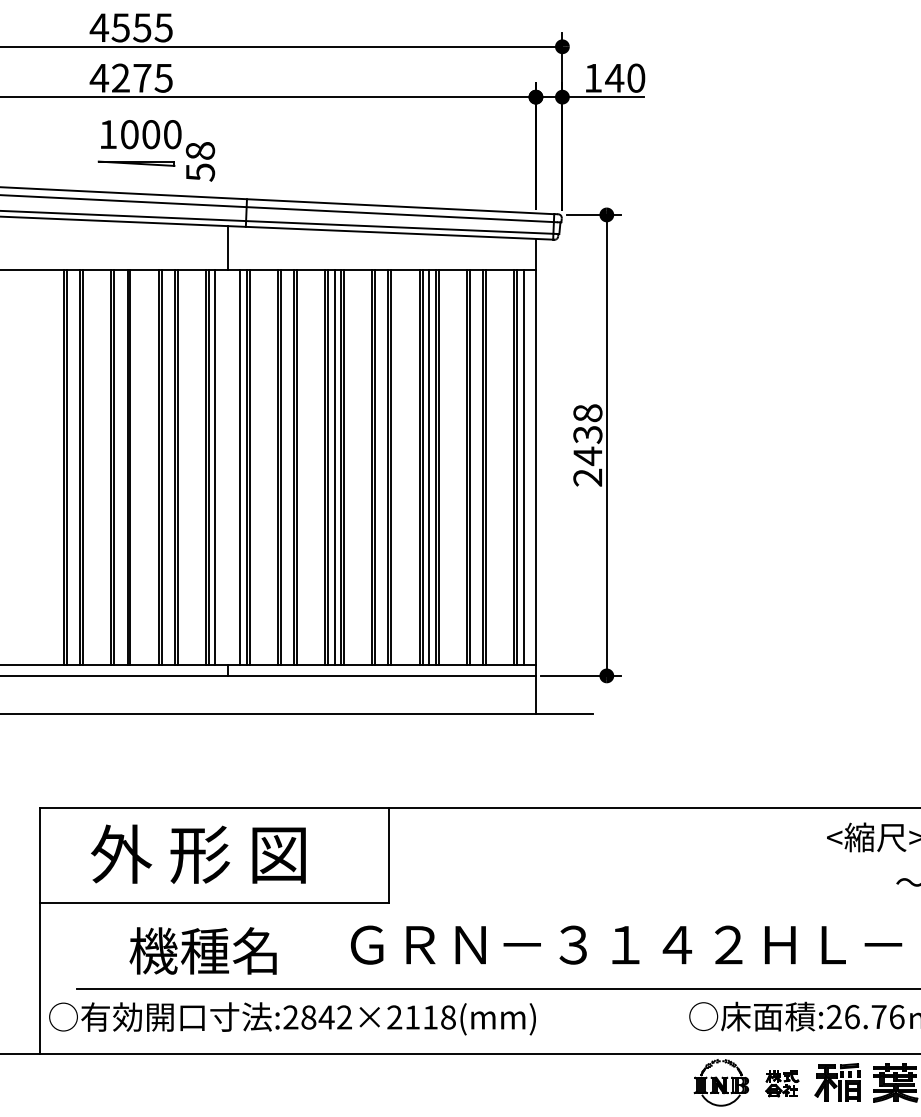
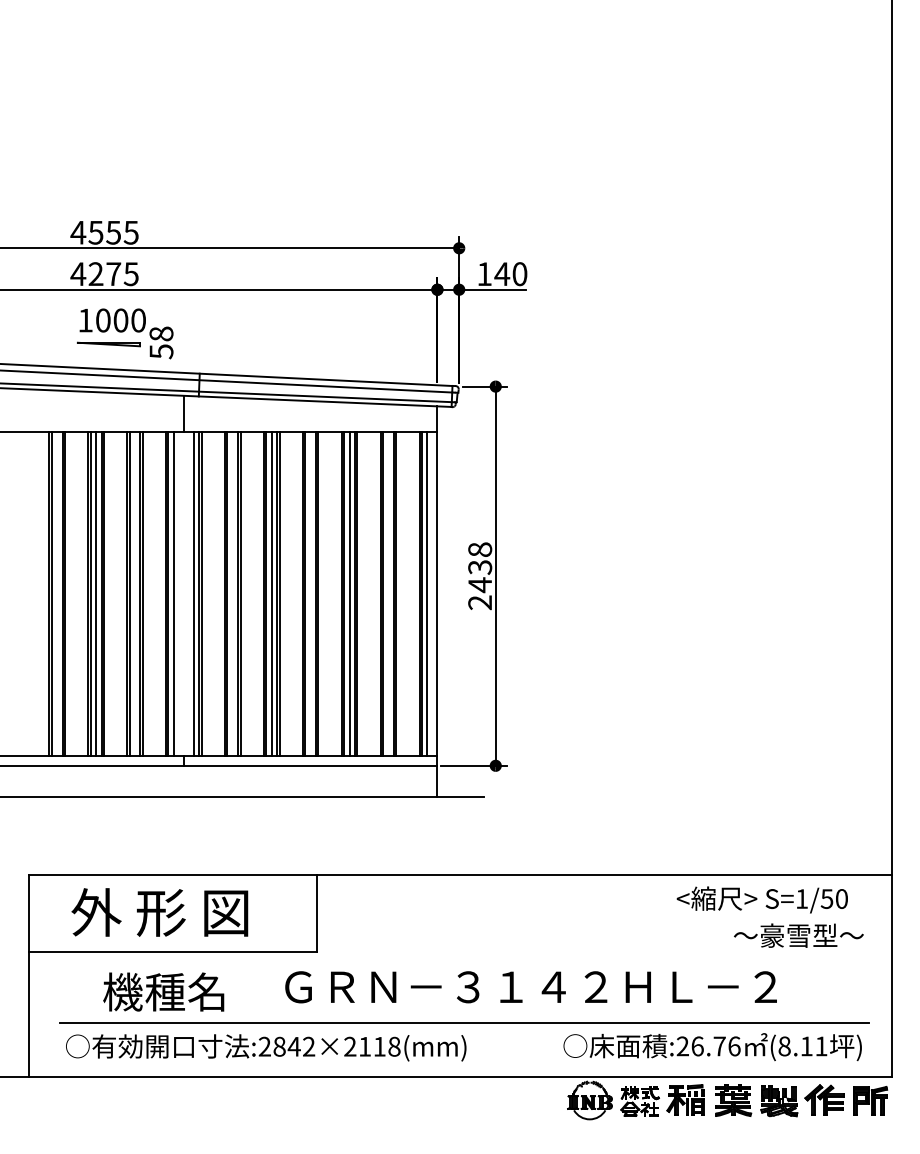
line: (121, 467) -> (96, 594), added
text: (292, 1018) -> (266, 1047), moved
part: (781, 1084) -> (639, 1101), size x1.43

